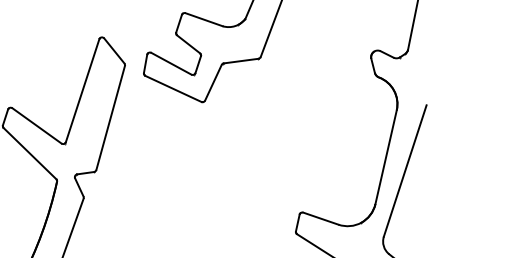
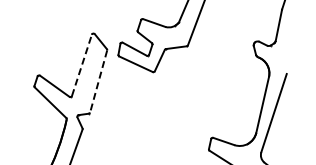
line: (83, 89) -> (82, 64), solid -> dashed
line: (110, 119) -> (98, 82), solid -> dashed

